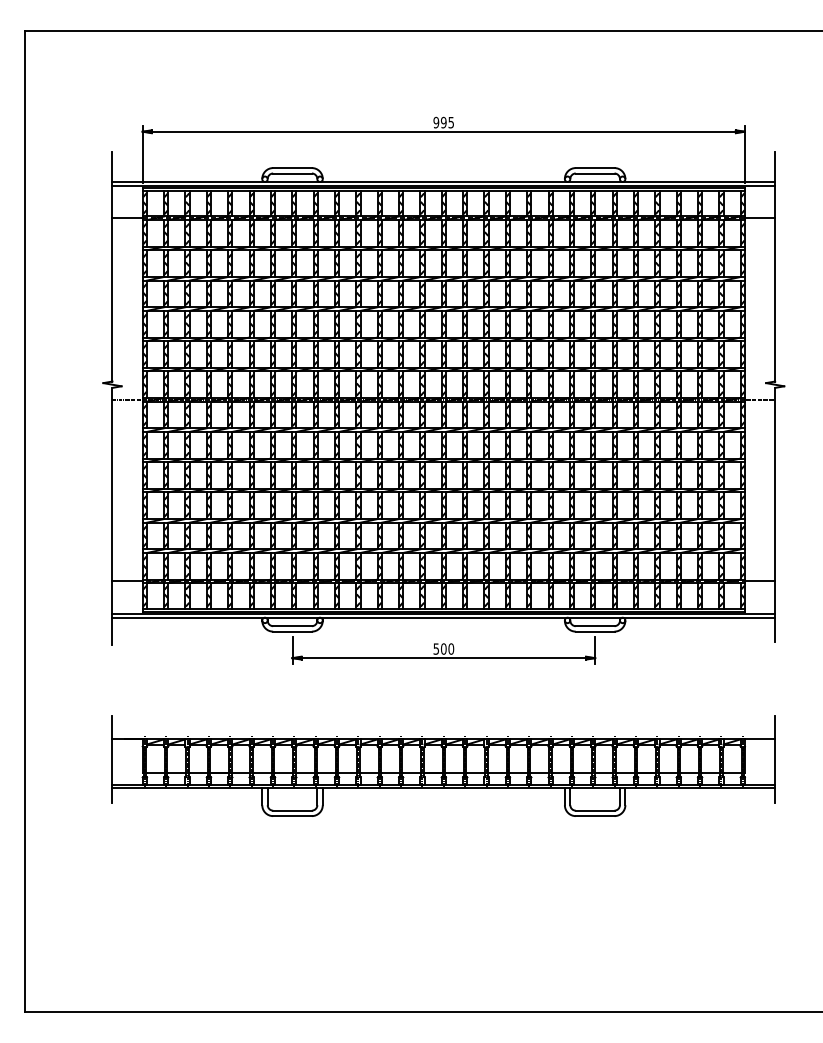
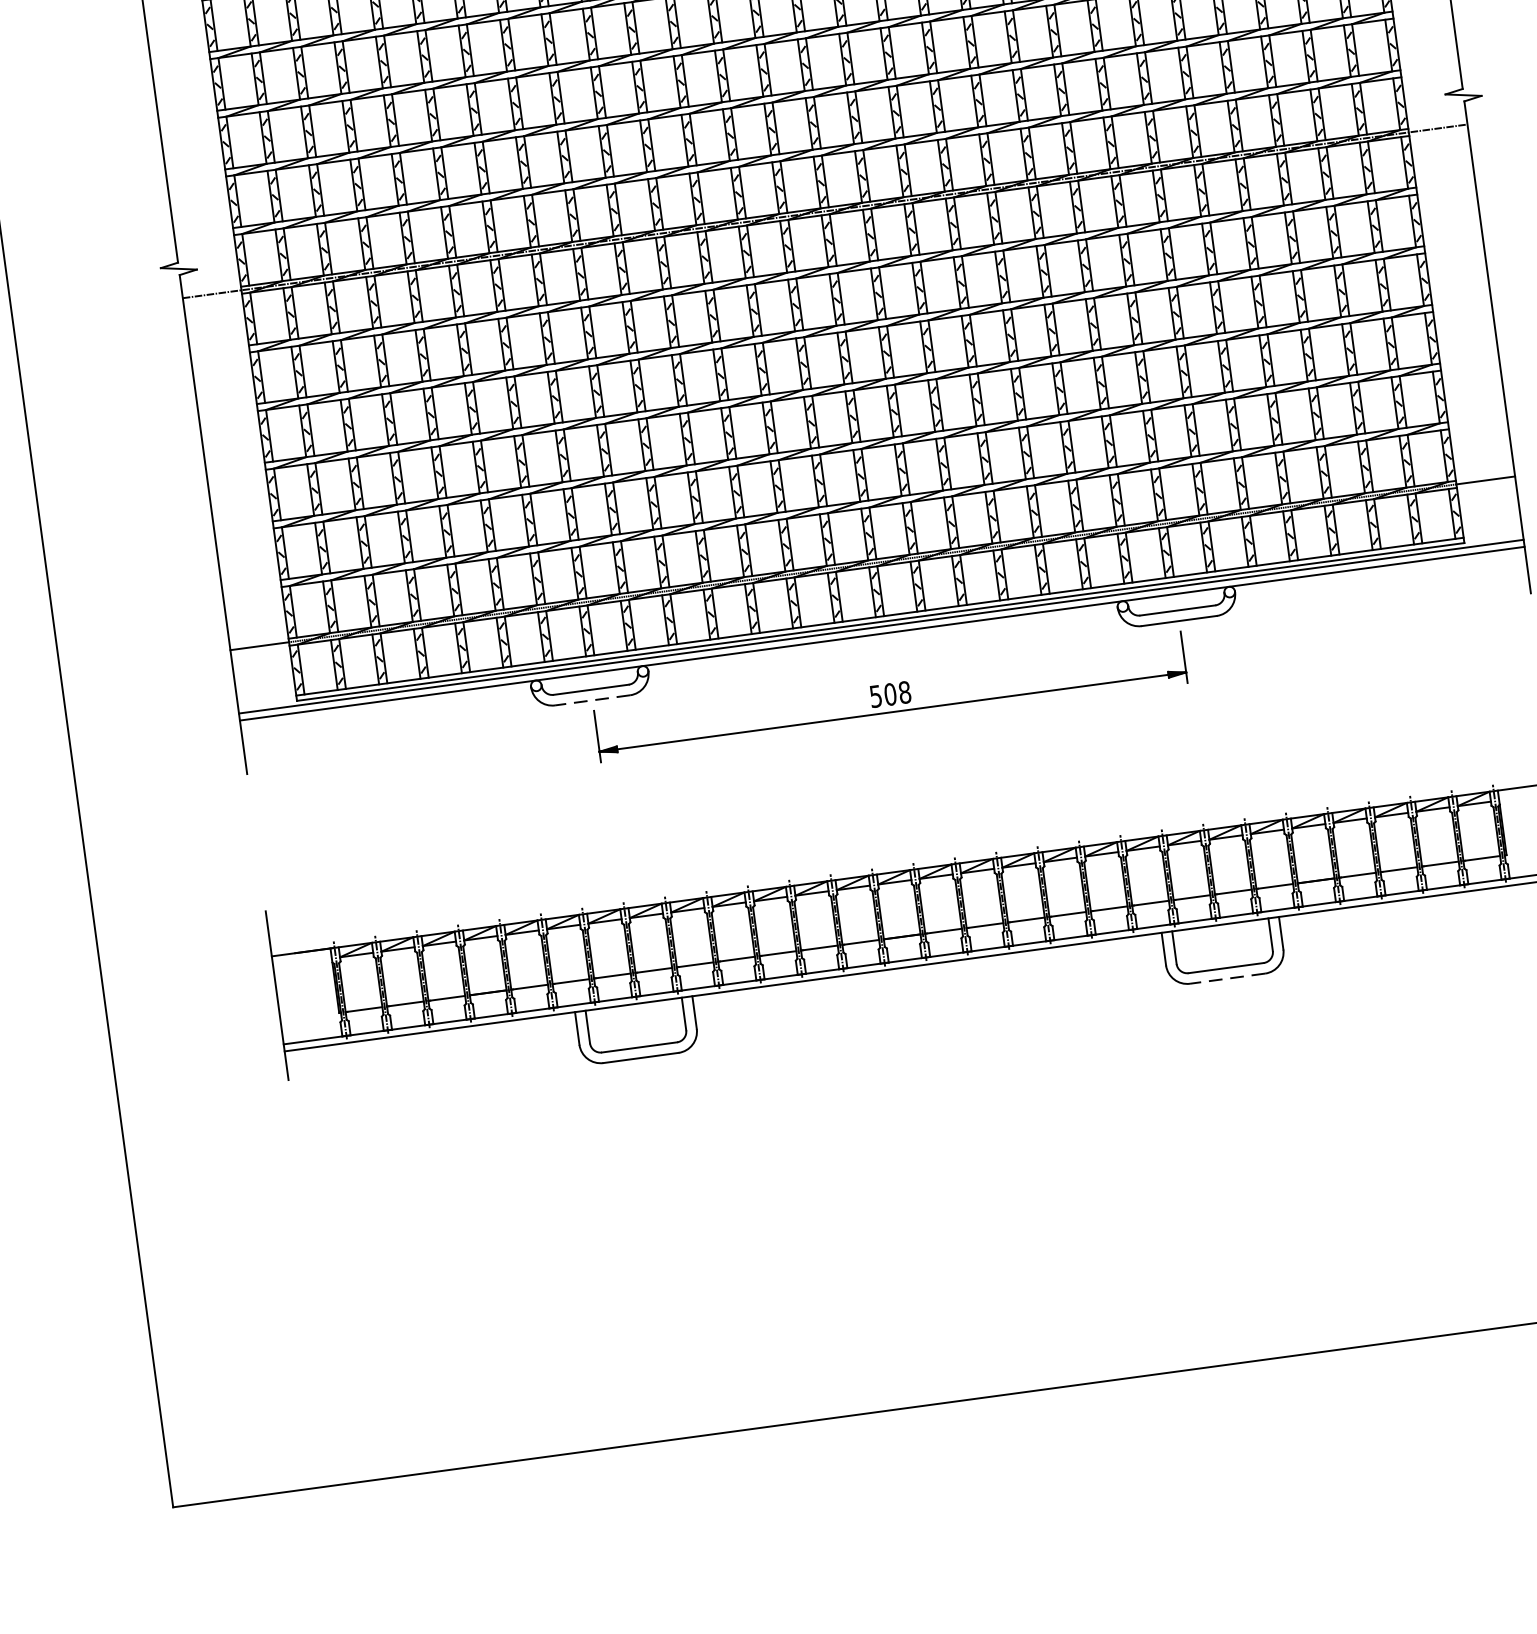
line: (292, 631) -> (592, 700), solid -> dashed
text: (451, 648) -> (905, 691), 500 -> 508
line: (594, 816) -> (1226, 979), solid -> dashed

